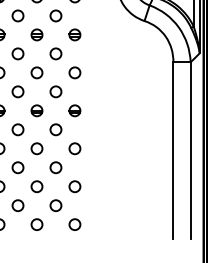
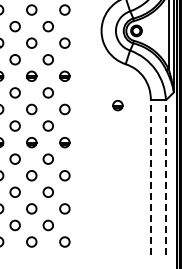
part: (135, 68) -> (117, 105), added
line: (172, 149) -> (150, 176), solid -> dashed
line: (190, 149) -> (165, 176), solid -> dashed

